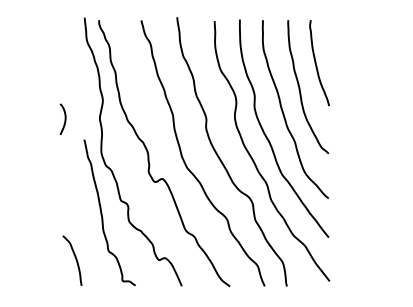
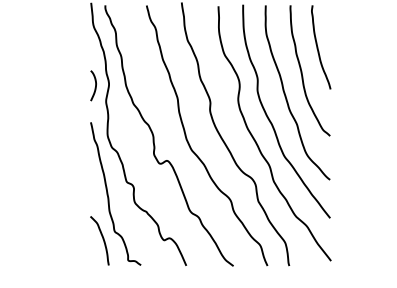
curve: (64, 119) -> (94, 85), moved
curve: (75, 260) -> (102, 240), moved

